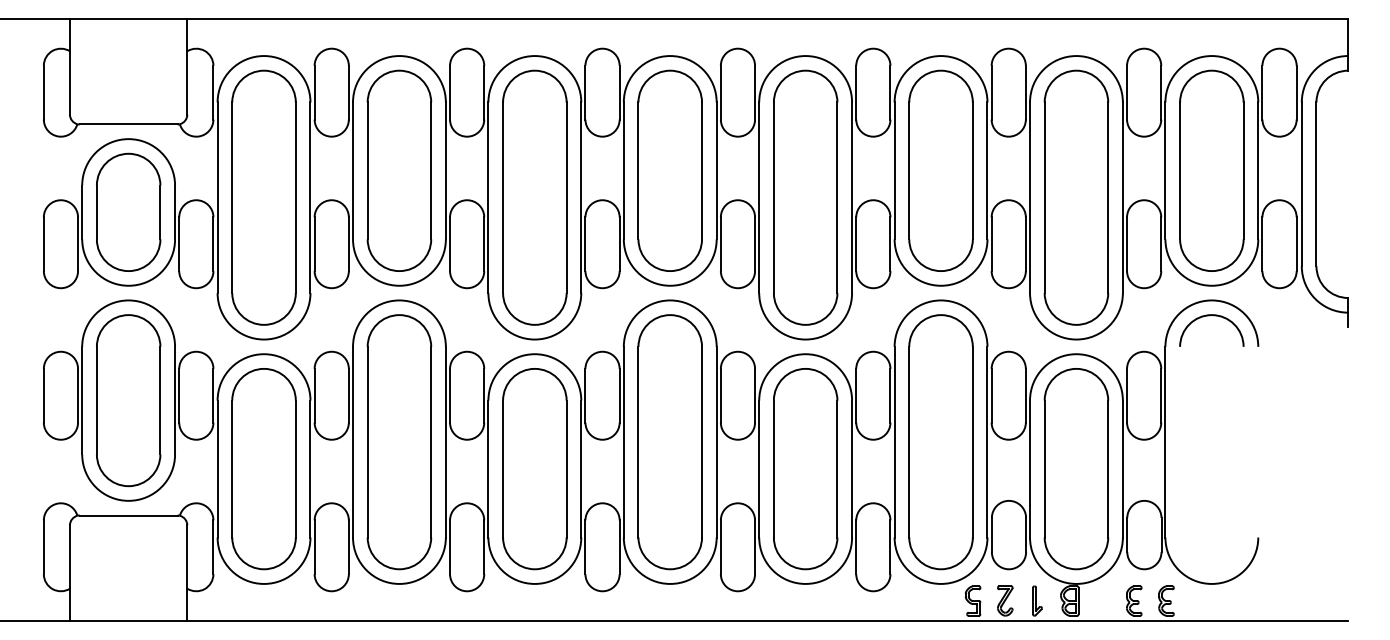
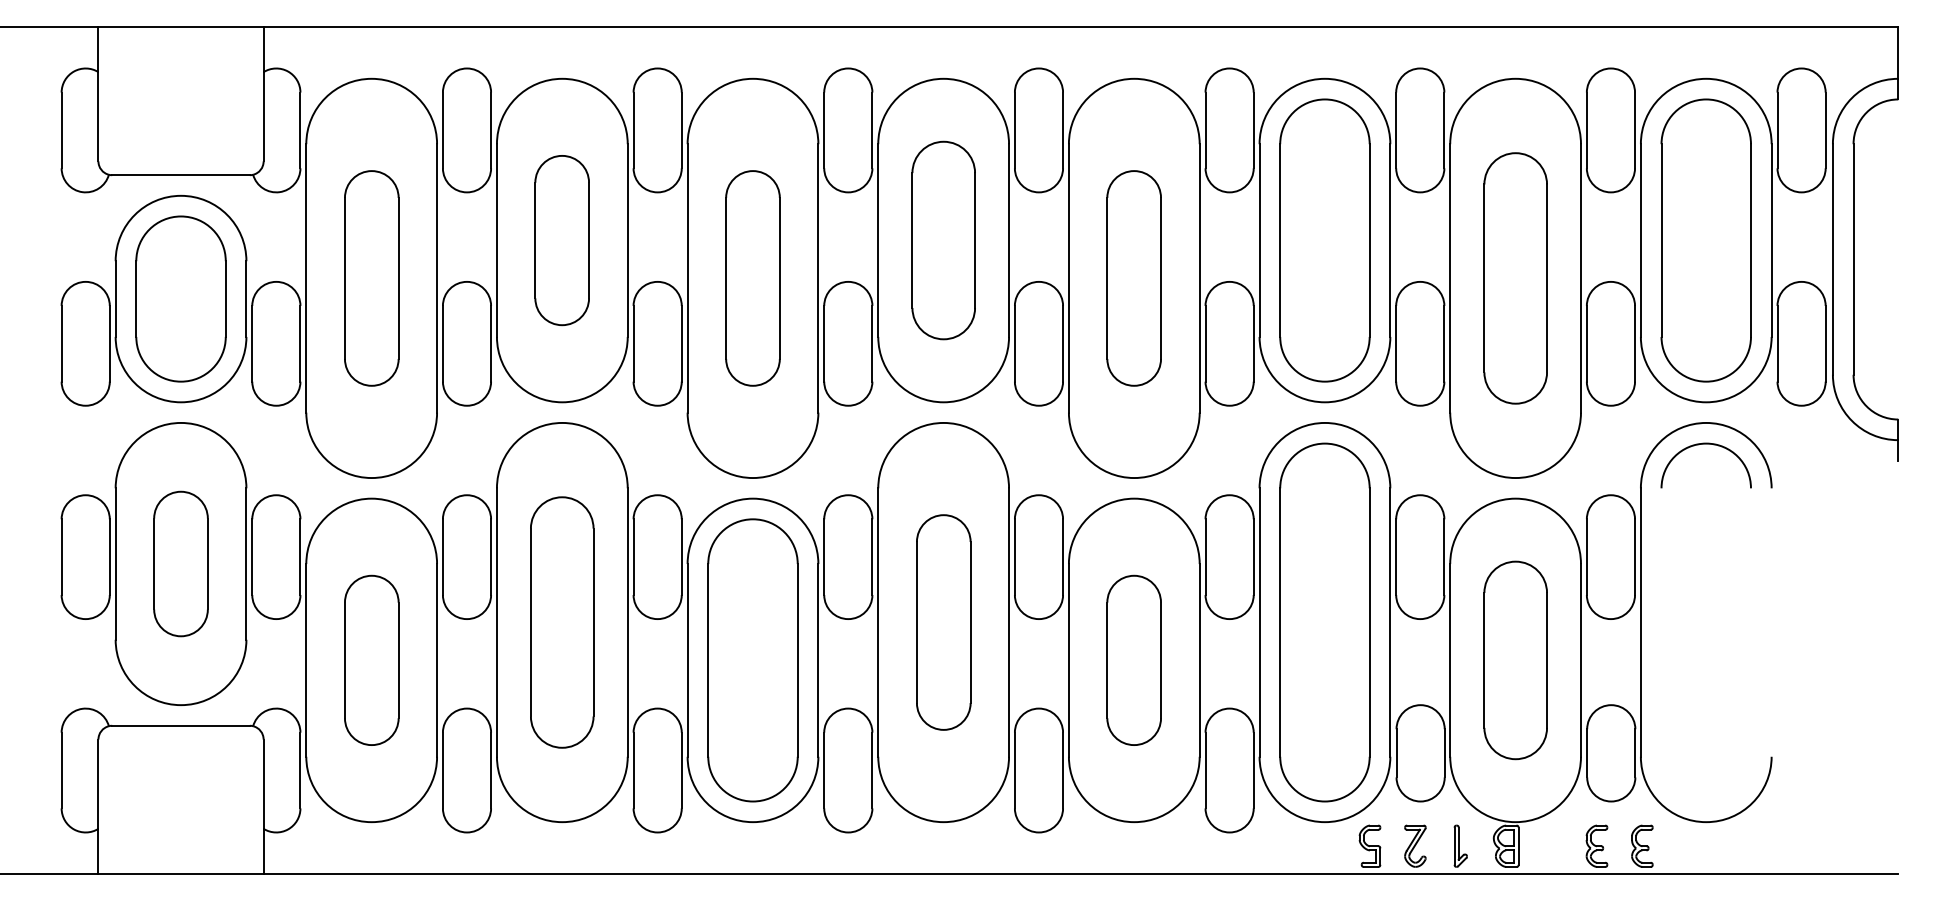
part: (398, 170) -> (561, 240), size x0.6
part: (670, 170) -> (943, 240), size x0.7
part: (263, 197) -> (371, 278), size x0.6
part: (534, 197) -> (752, 278), size x0.6
part: (805, 197) -> (1133, 278), size x0.6
part: (1076, 197) -> (1515, 278), size x0.7
part: (128, 400) -> (180, 563), size x0.6
part: (398, 442) -> (561, 622), size x0.7
part: (670, 442) -> (943, 622), size x0.6
part: (263, 469) -> (371, 660), size x0.6
part: (805, 469) -> (1133, 660), size x0.6
part: (1076, 469) -> (1515, 660), size x0.7

